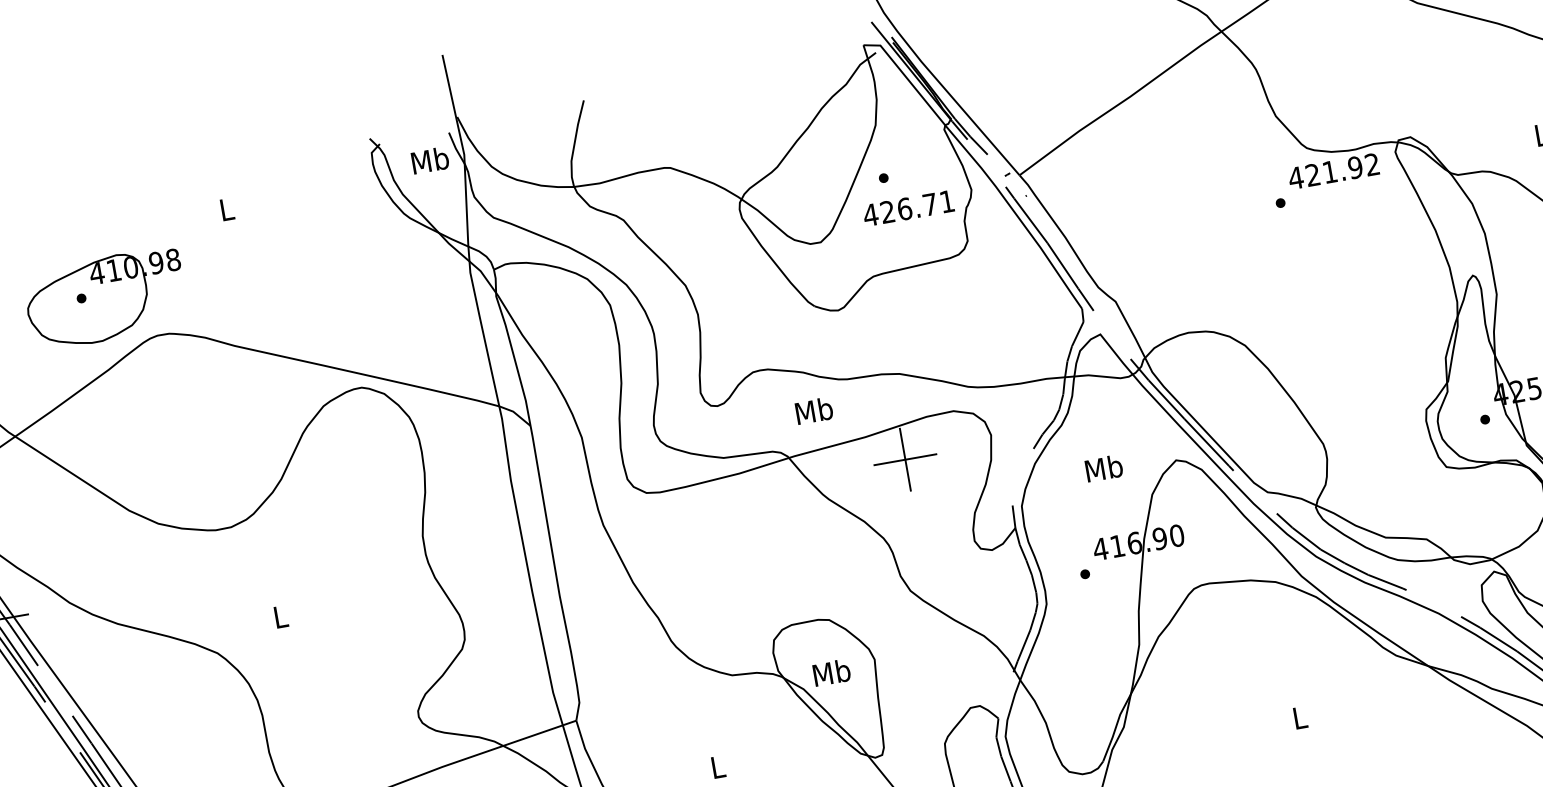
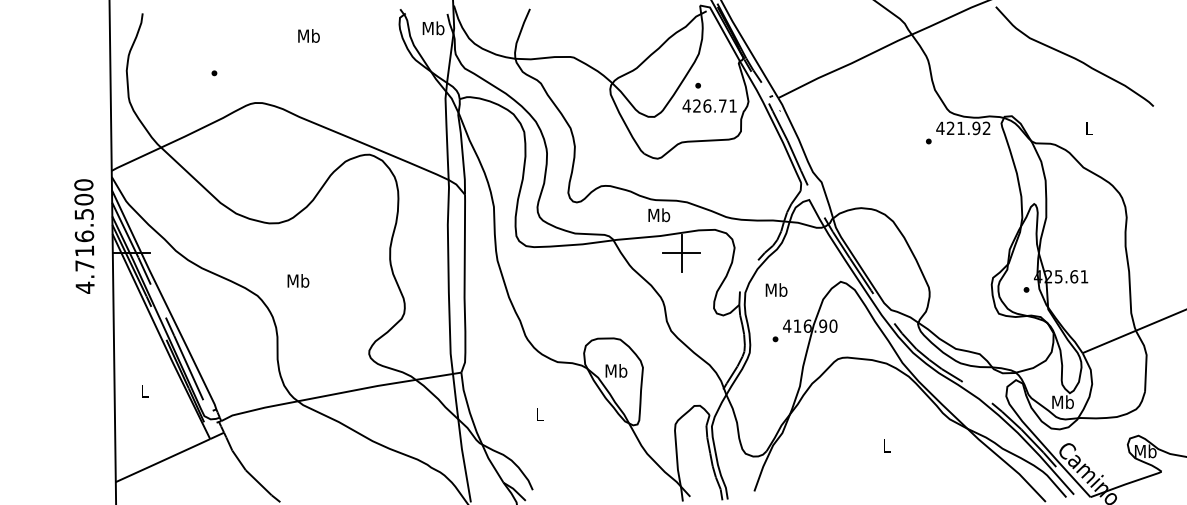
text: (225, 208) -> (308, 35), L -> Mb
part: (105, 298) -> (228, 75), removed
text: (814, 411) -> (659, 215), moved
text: (1103, 467) -> (776, 289), moved
text: (280, 616) -> (298, 280), L -> Mb

